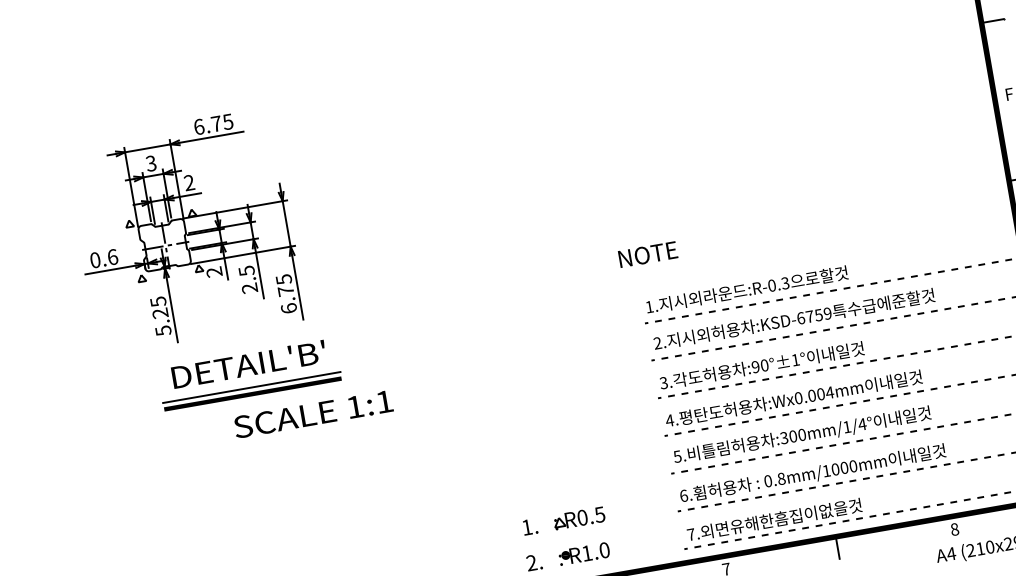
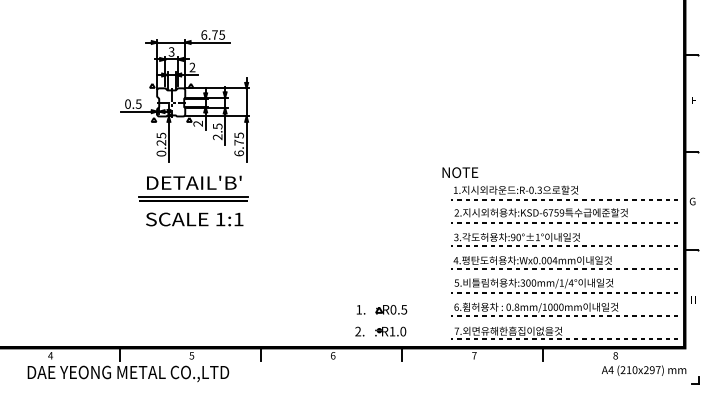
text: (648, 254) -> (460, 172), moved
text: (112, 256) -> (138, 103), 0.6 -> 0.5
text: (163, 330) -> (161, 153), 5.25 -> 0.25
part: (249, 373) -> (193, 188), moved
text: (313, 414) -> (194, 219), moved

